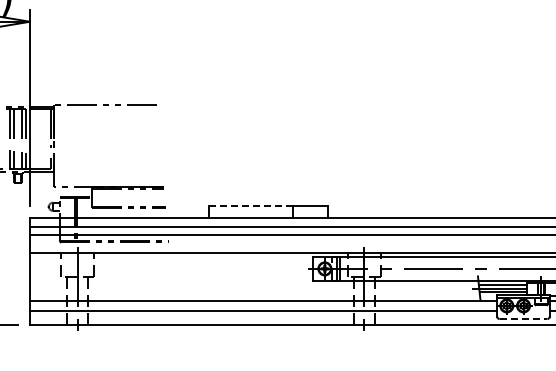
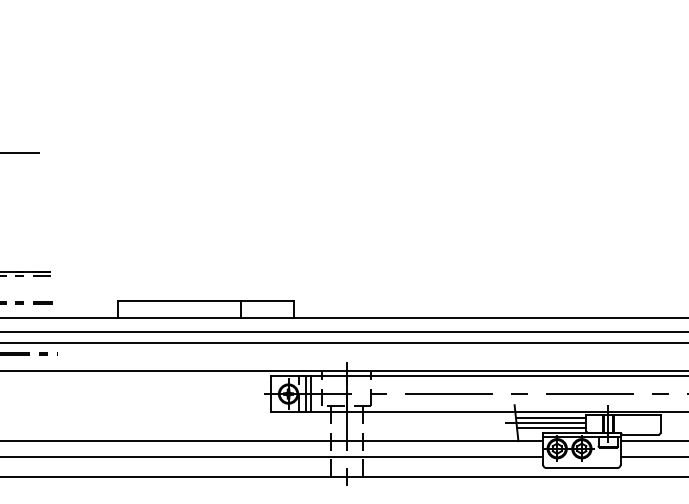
line: (250, 205) -> (178, 300), dashed -> solid
line: (523, 319) -> (581, 468), dashed -> solid

